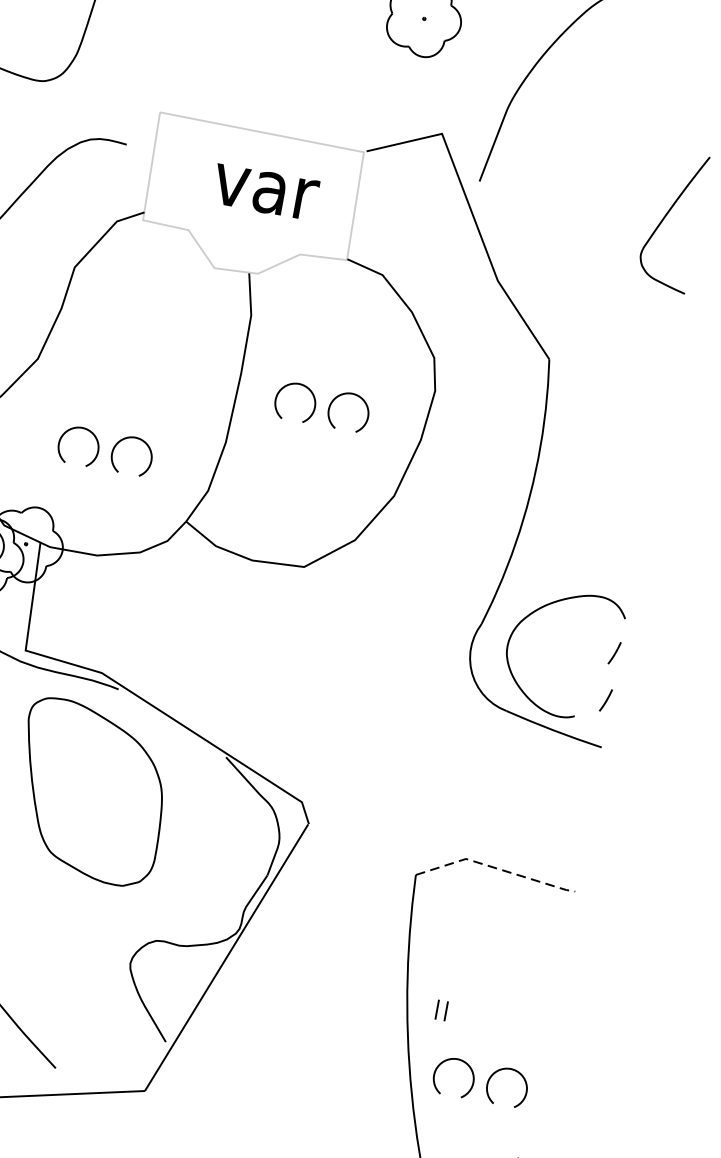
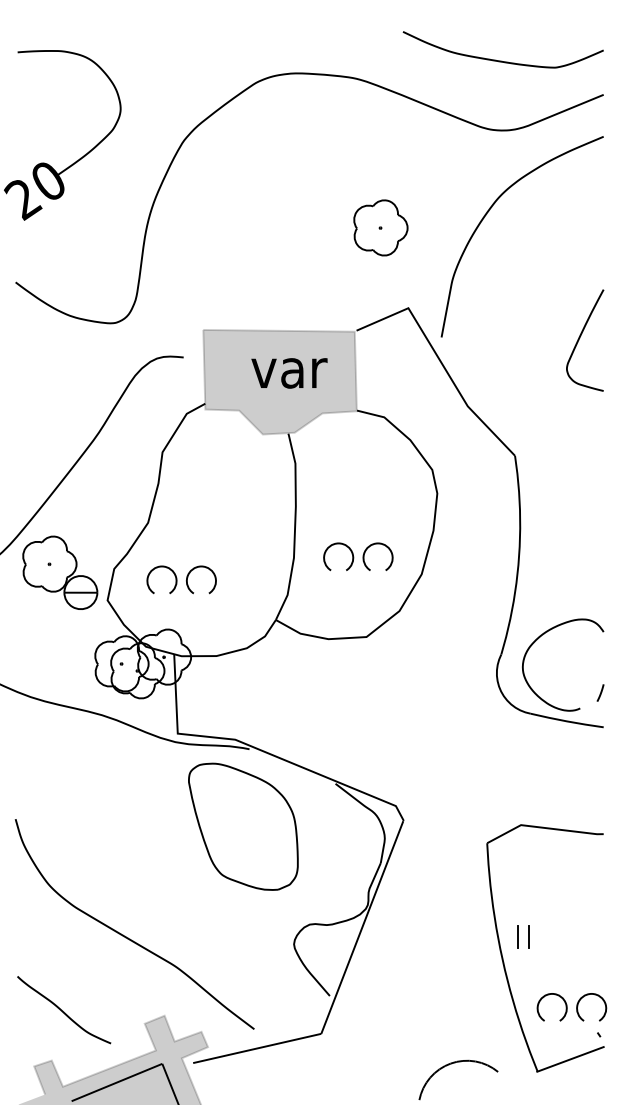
fill: (250, 200) -> (279, 381), added
part: (322, 406) -> (358, 556), moved
part: (105, 450) -> (181, 579), moved
line: (614, 652) -> (600, 657), removed
line: (495, 867) -> (543, 827), dashed -> solid
part: (441, 1009) -> (523, 936), size x1.67
part: (480, 1082) -> (571, 1007), moved

